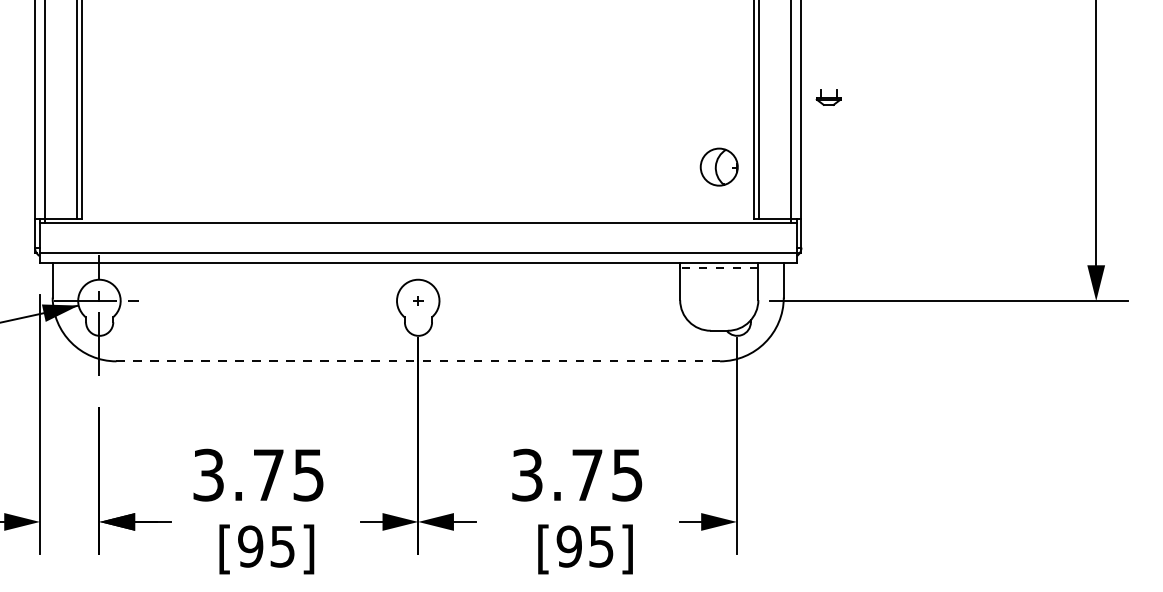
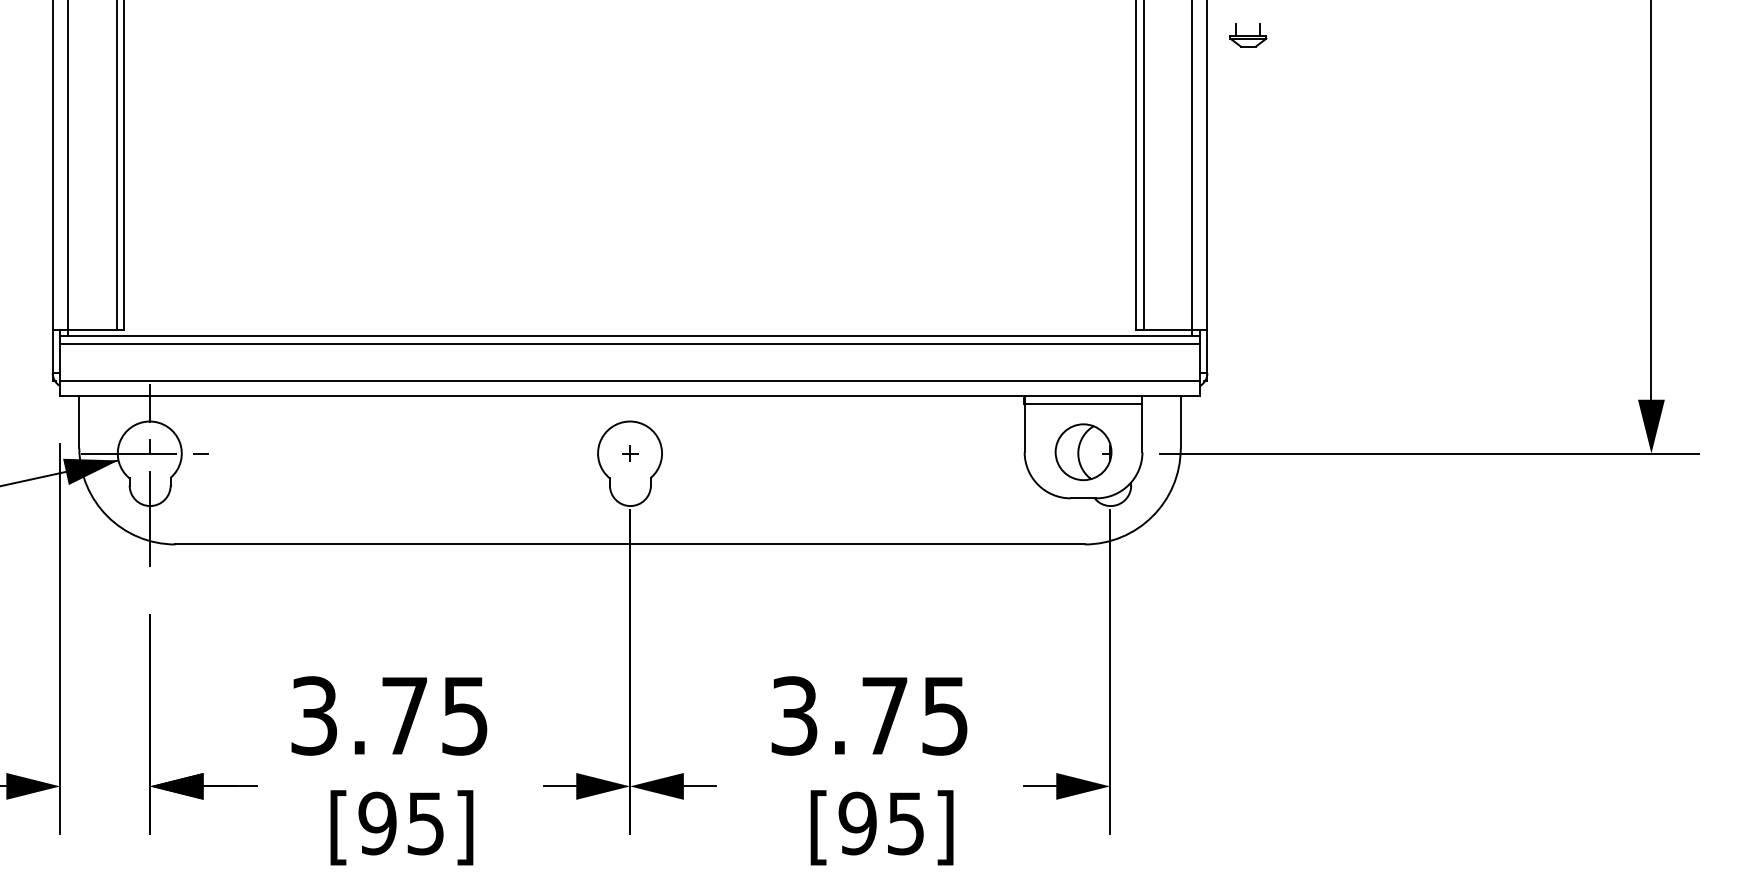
part: (828, 97) -> (1248, 35), moved
part: (718, 166) -> (1082, 451), moved
line: (417, 228) -> (628, 344), added
line: (718, 267) -> (1082, 403), dashed -> solid
line: (418, 361) -> (630, 544), dashed -> solid

